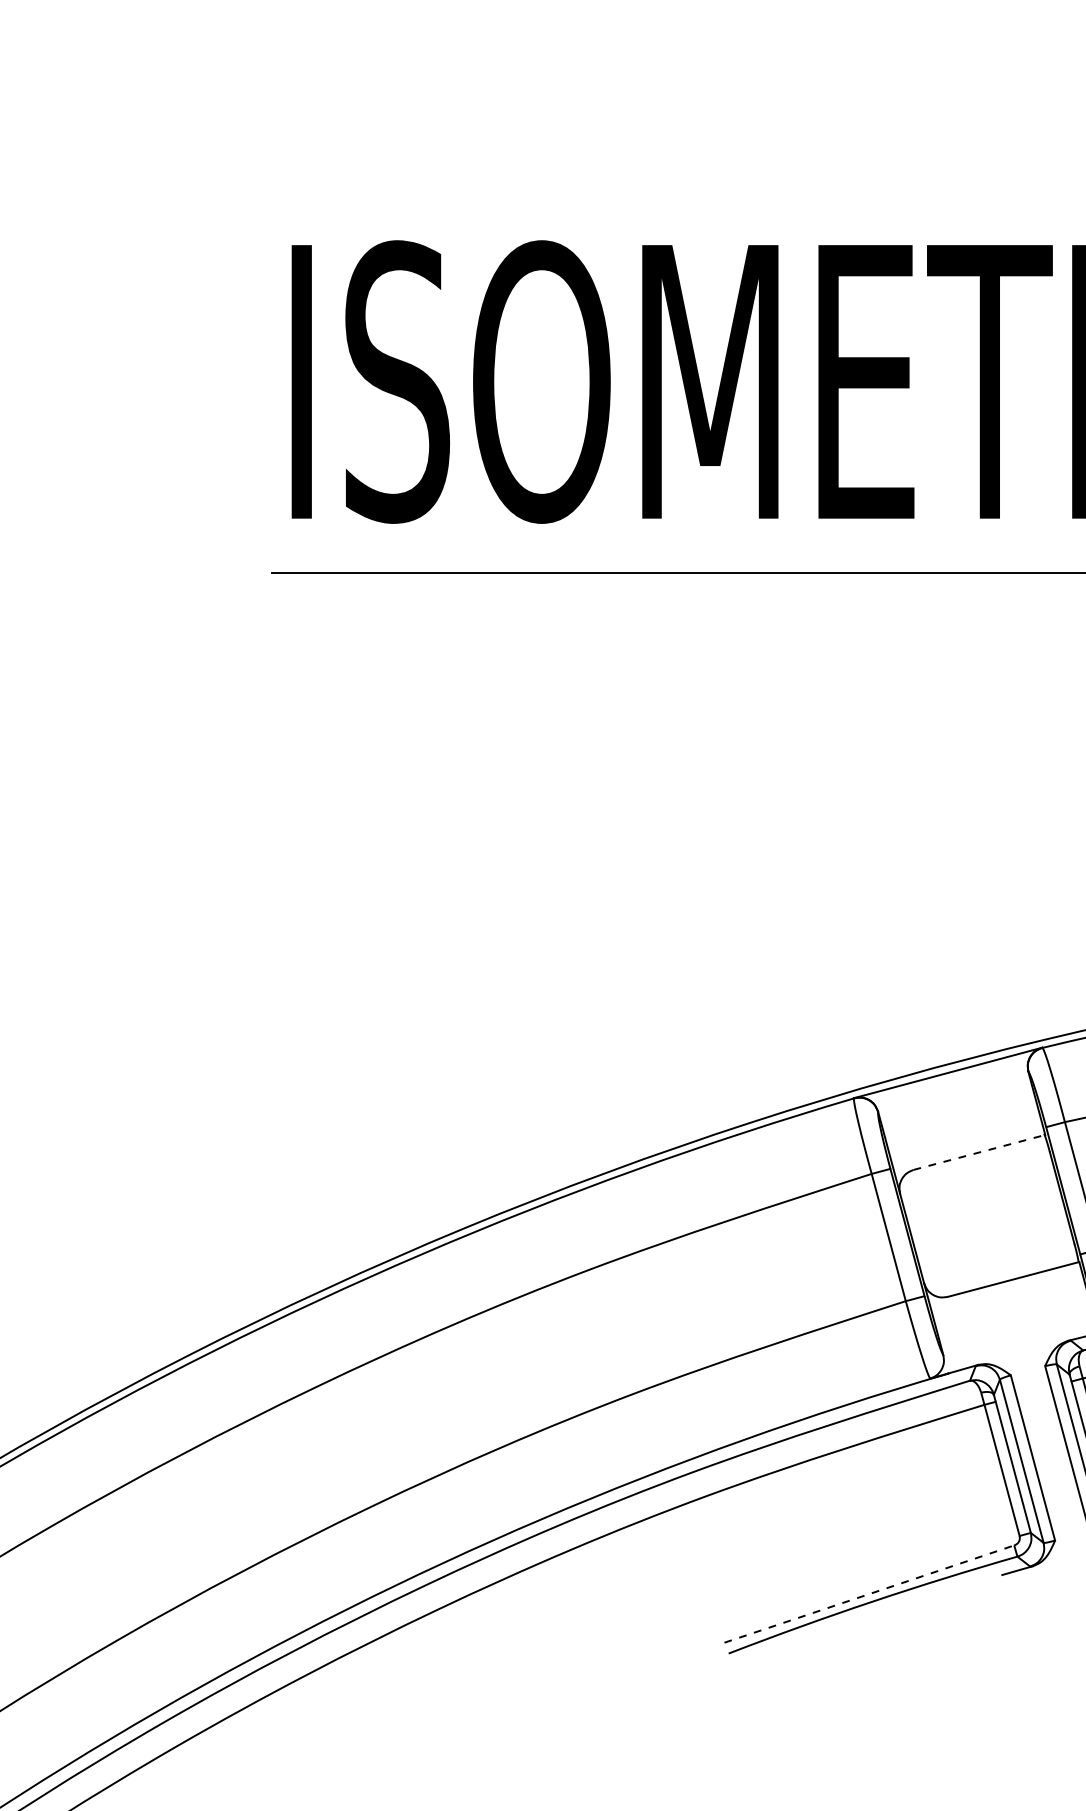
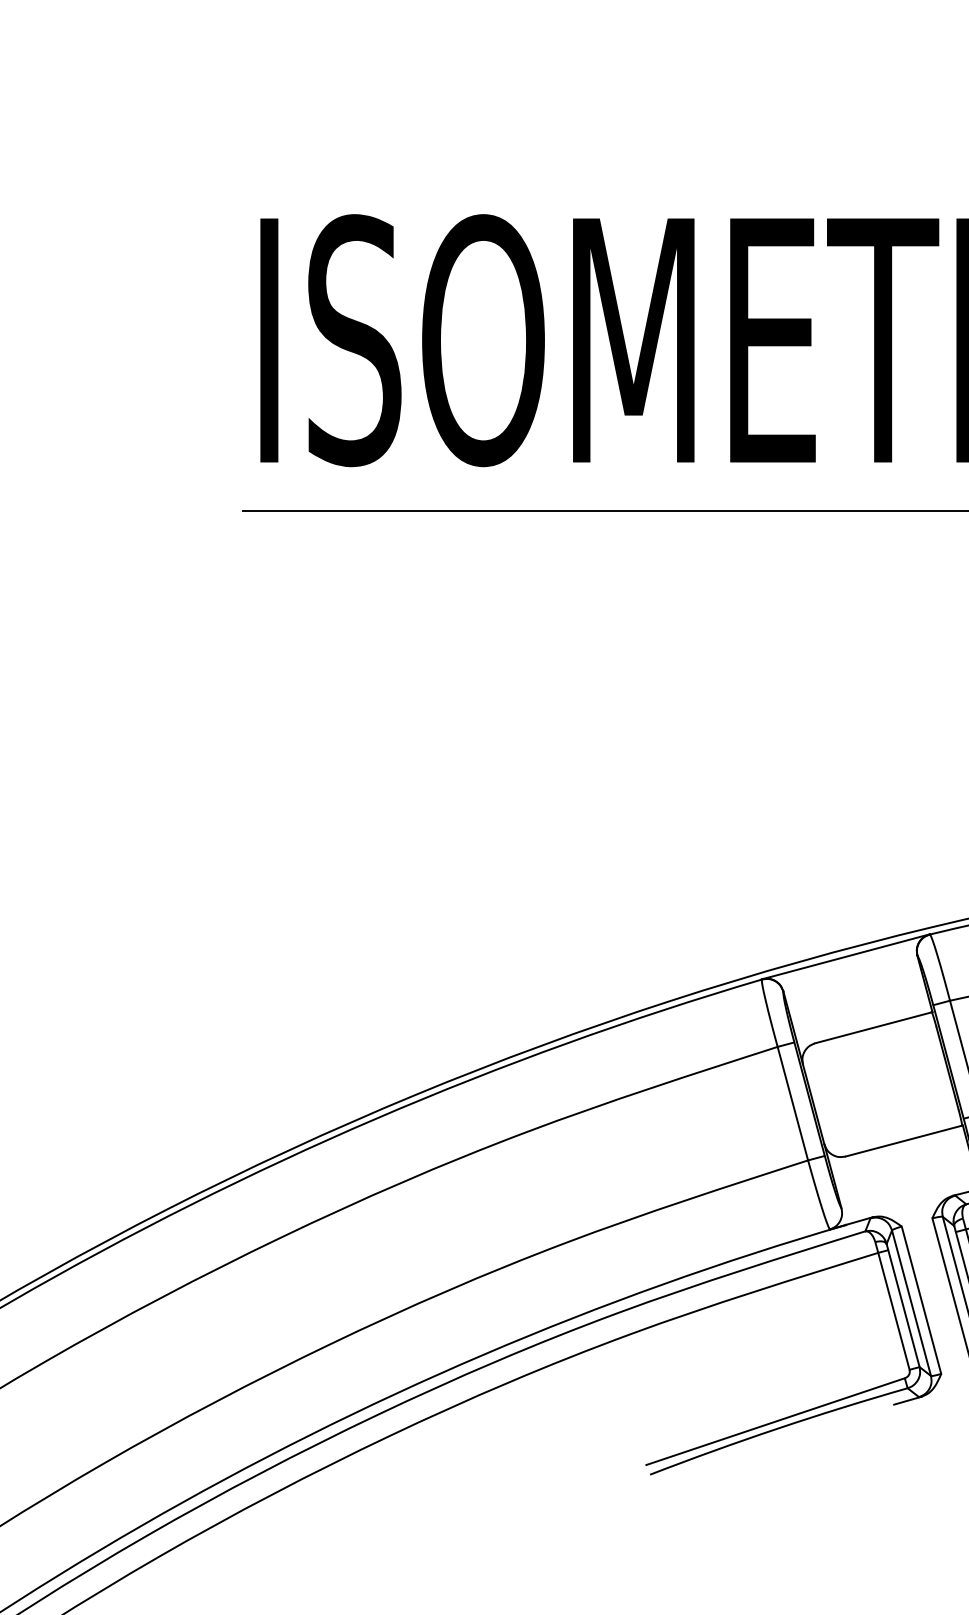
line: (979, 1152) -> (873, 1027), dashed -> solid
line: (869, 1594) -> (775, 1422), dashed -> solid

